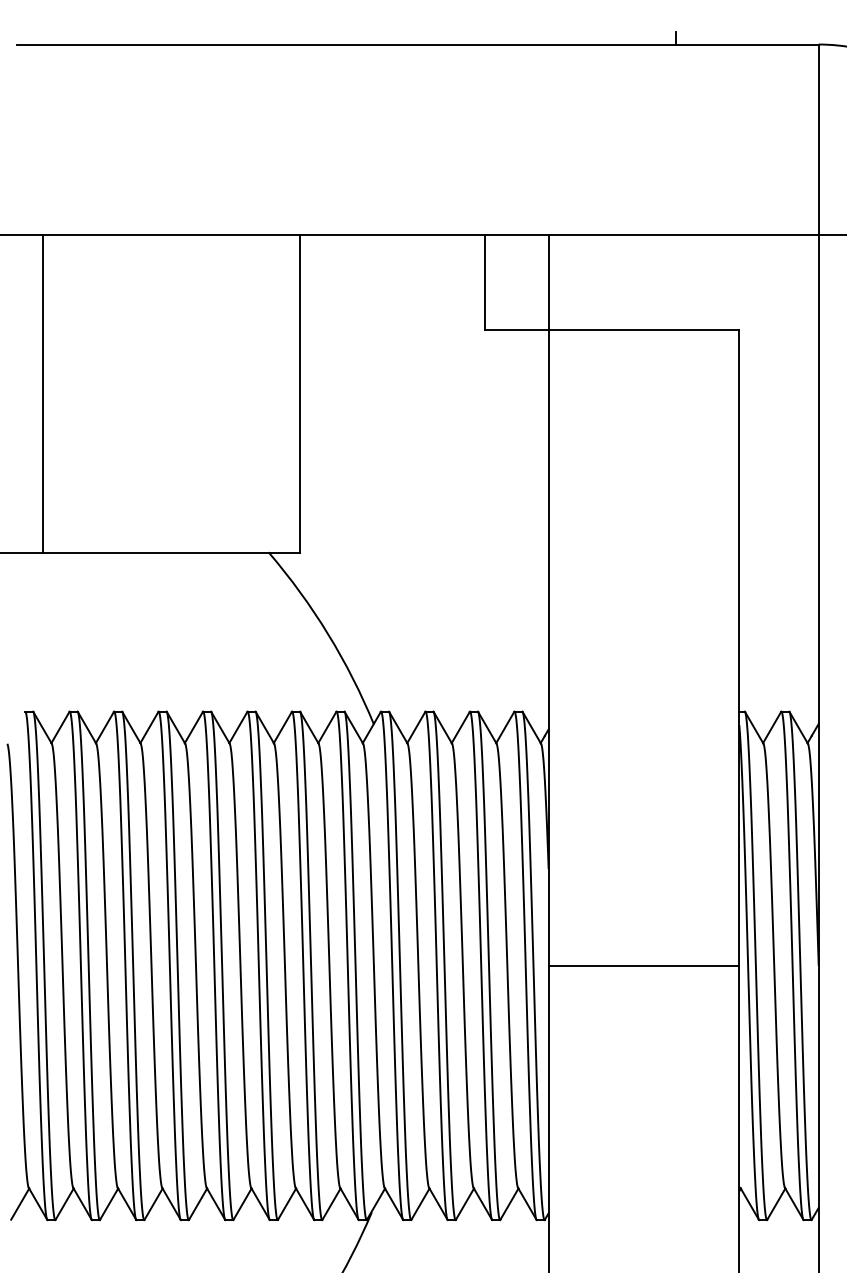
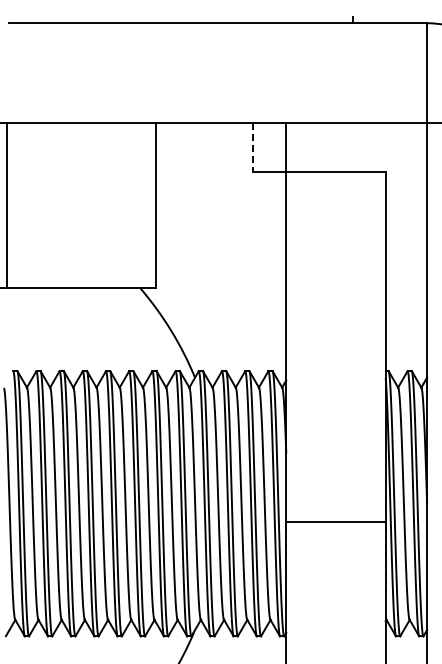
line: (485, 282) -> (253, 147), solid -> dashed
line: (42, 393) -> (6, 205), moved
line: (643, 965) -> (335, 521), moved

